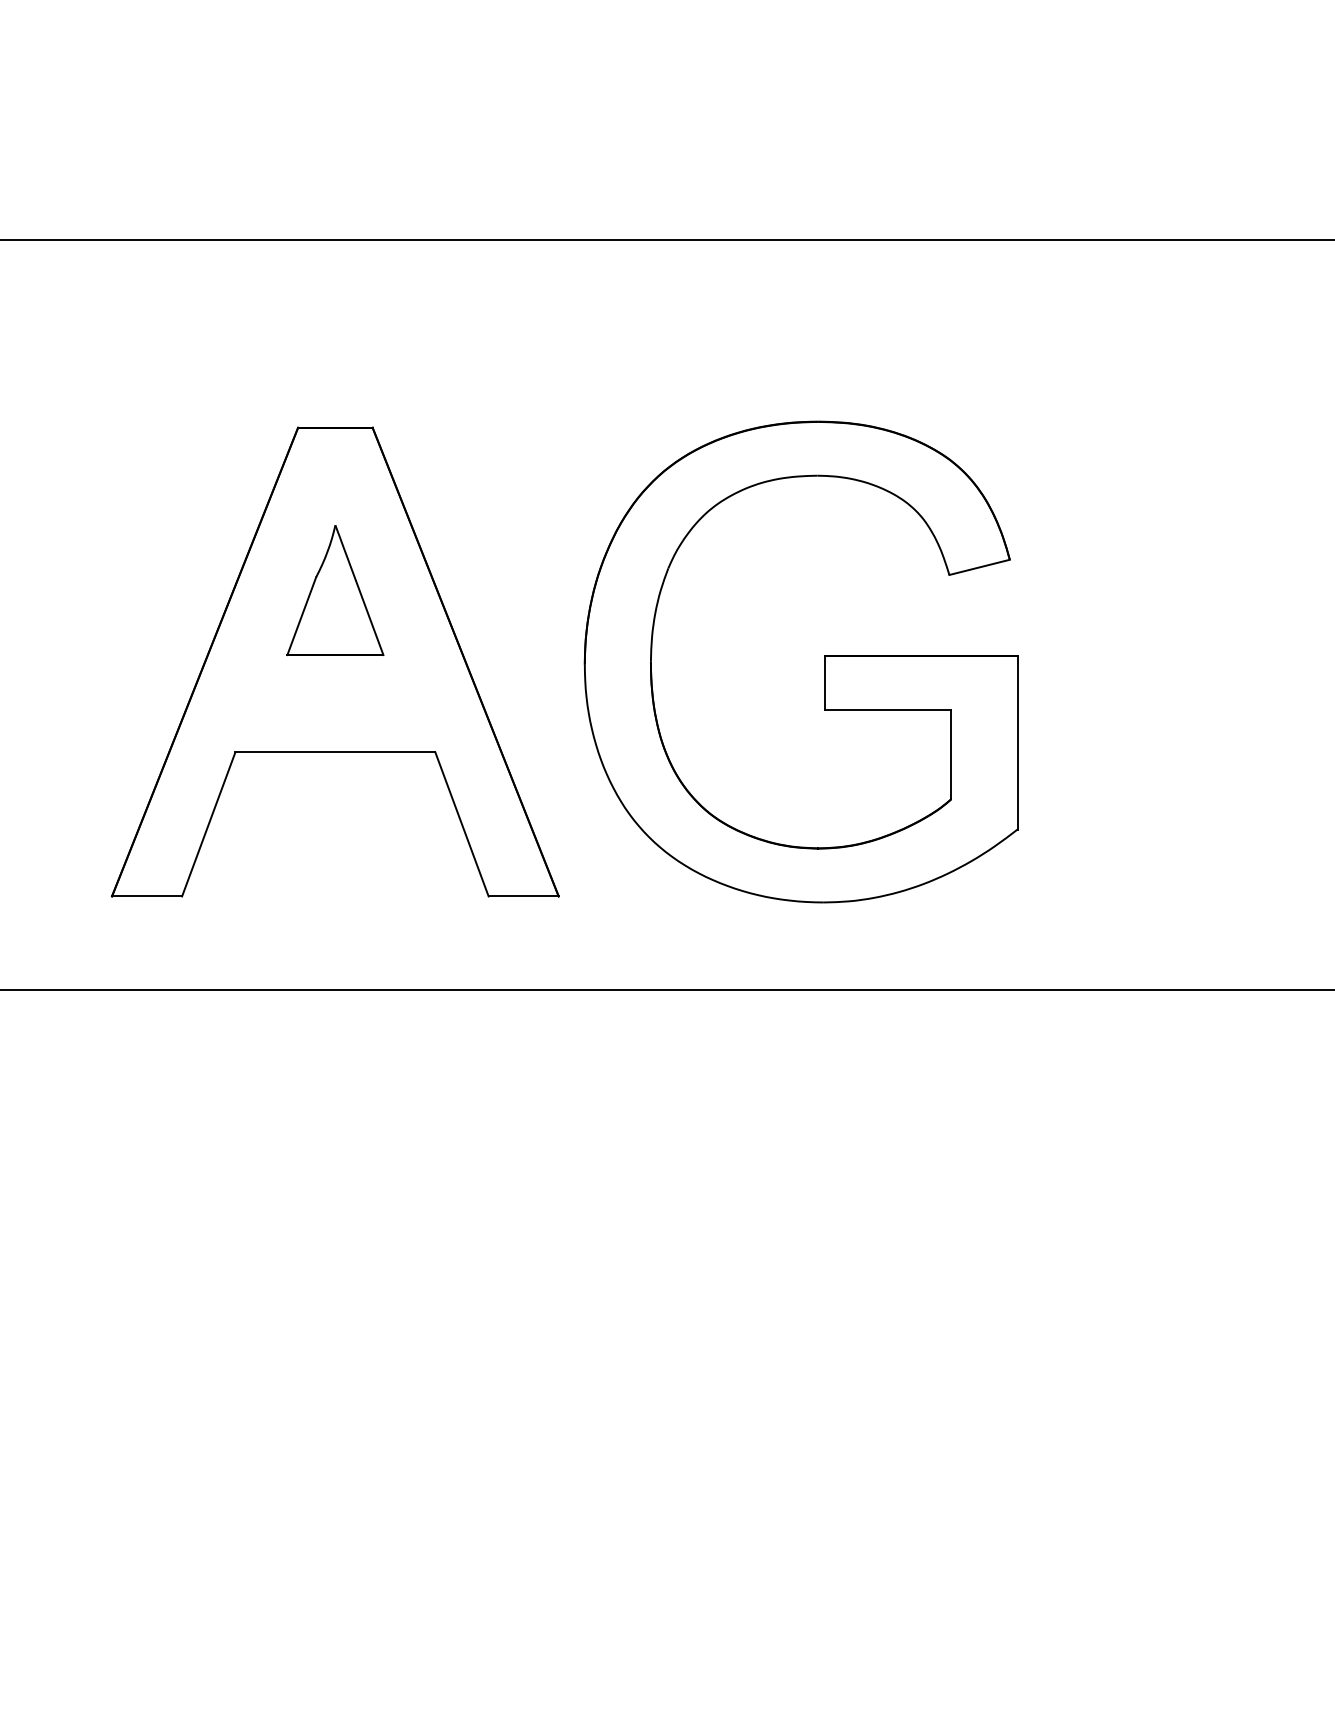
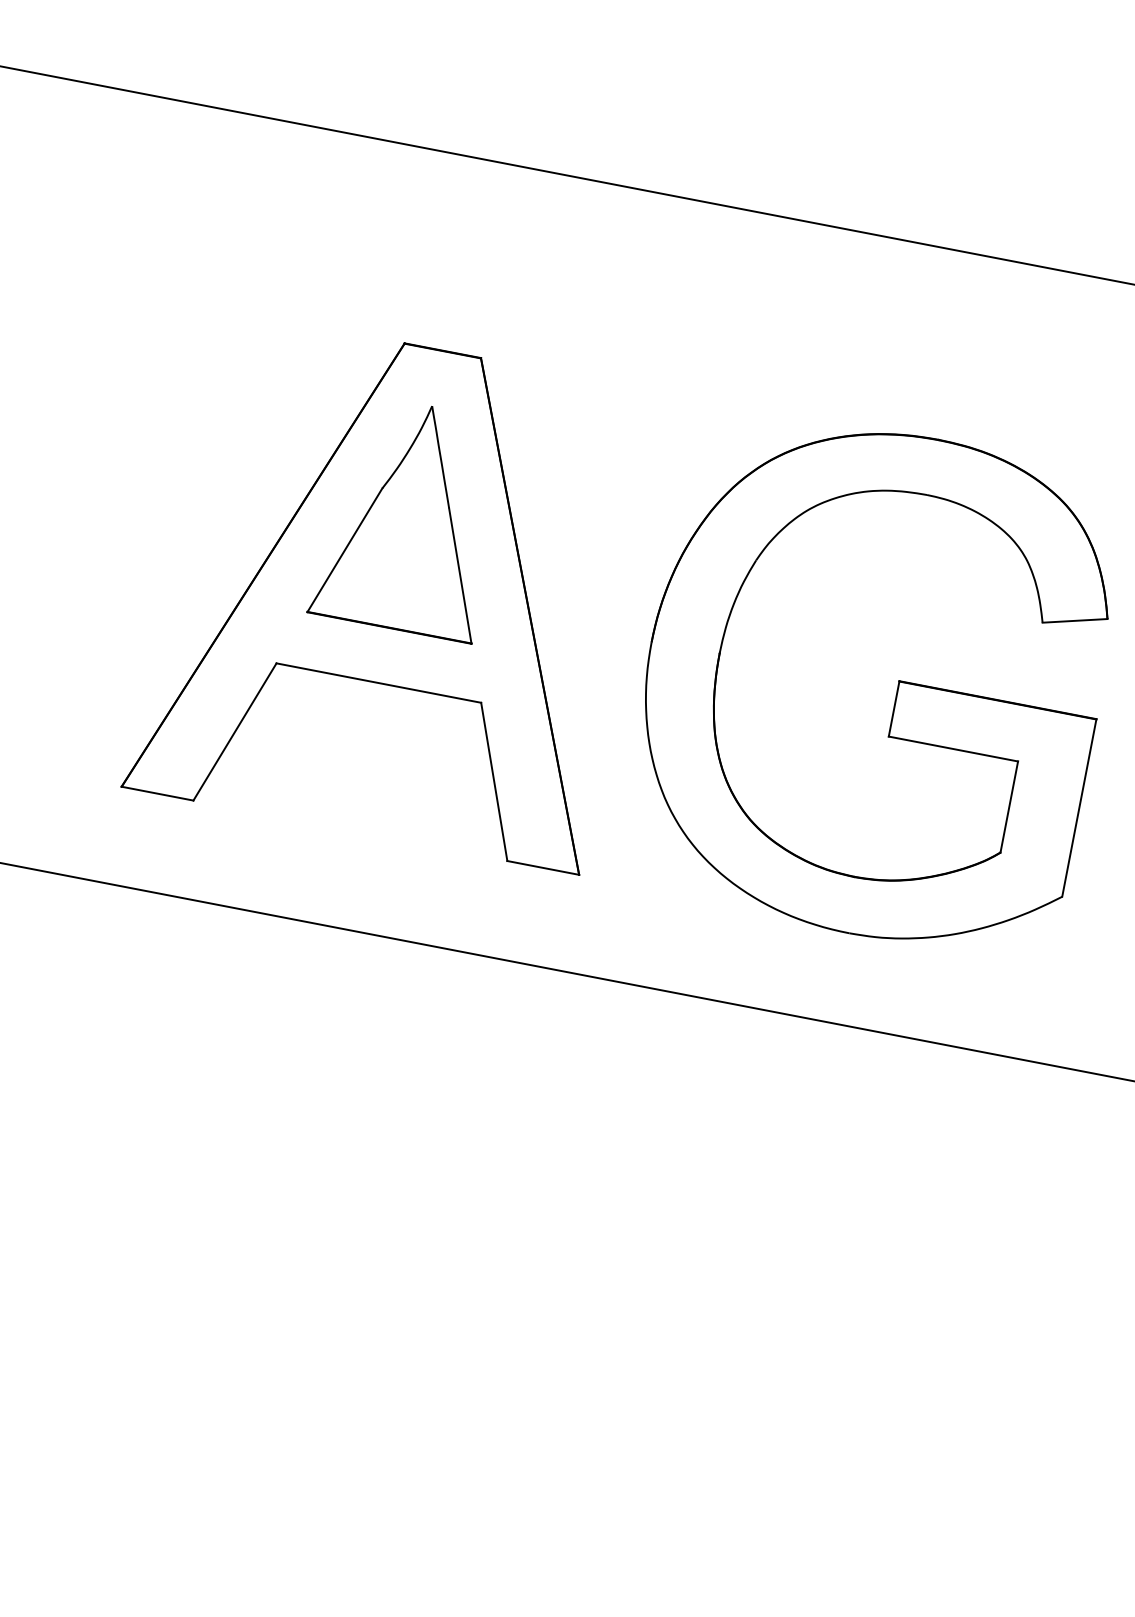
part: (335, 590) -> (410, 517), size x1.67

